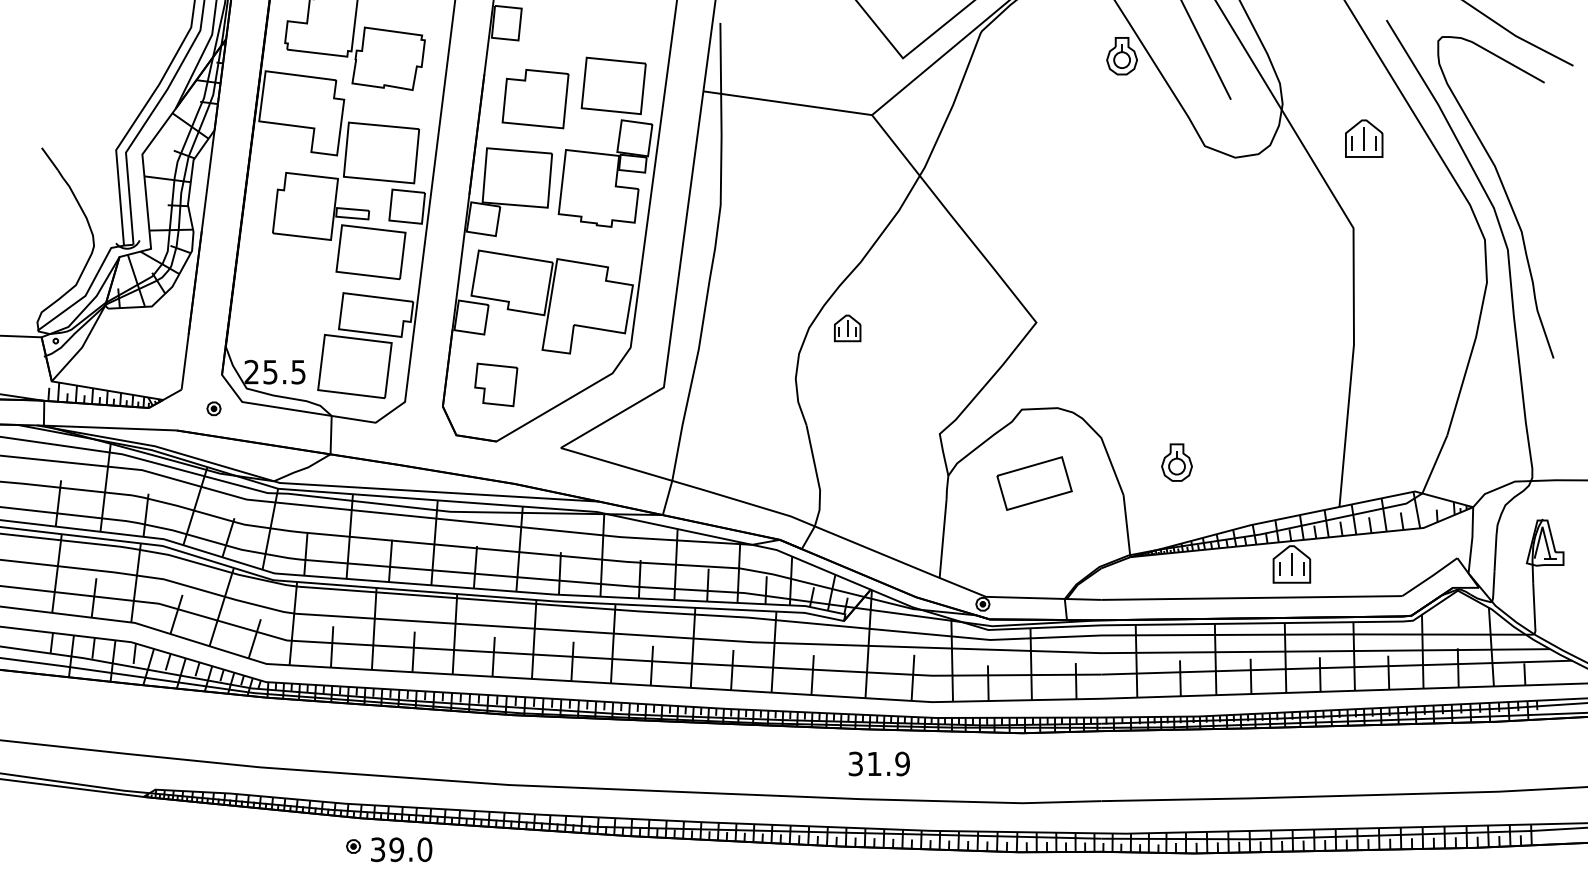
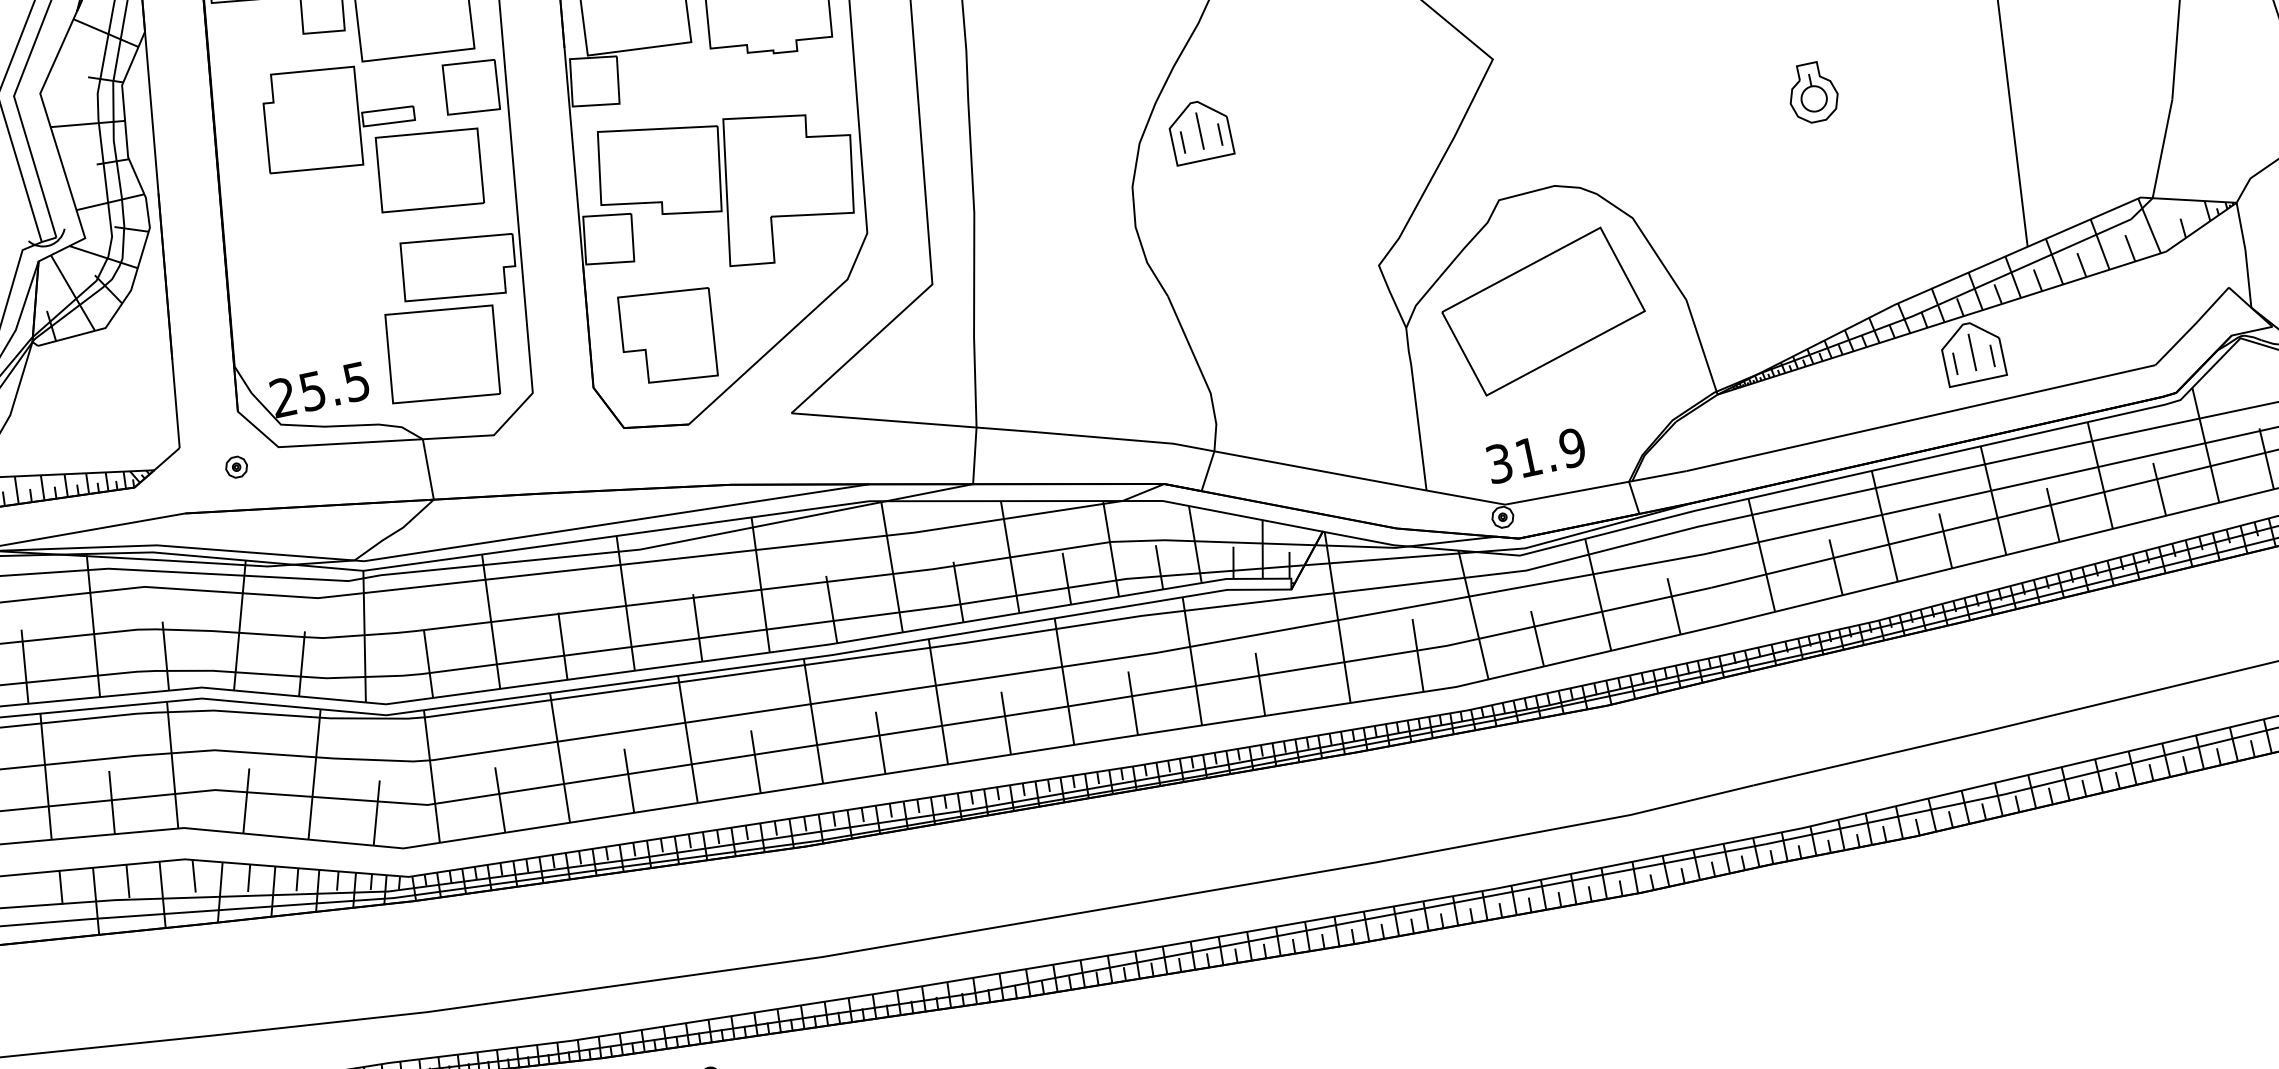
part: (847, 328) -> (1199, 131), size x1.43
part: (496, 384) -> (669, 335), size x1.43
part: (1176, 462) -> (1812, 92), moved
part: (1034, 483) -> (1543, 311), size x1.67
text: (878, 763) -> (1534, 455), moved

